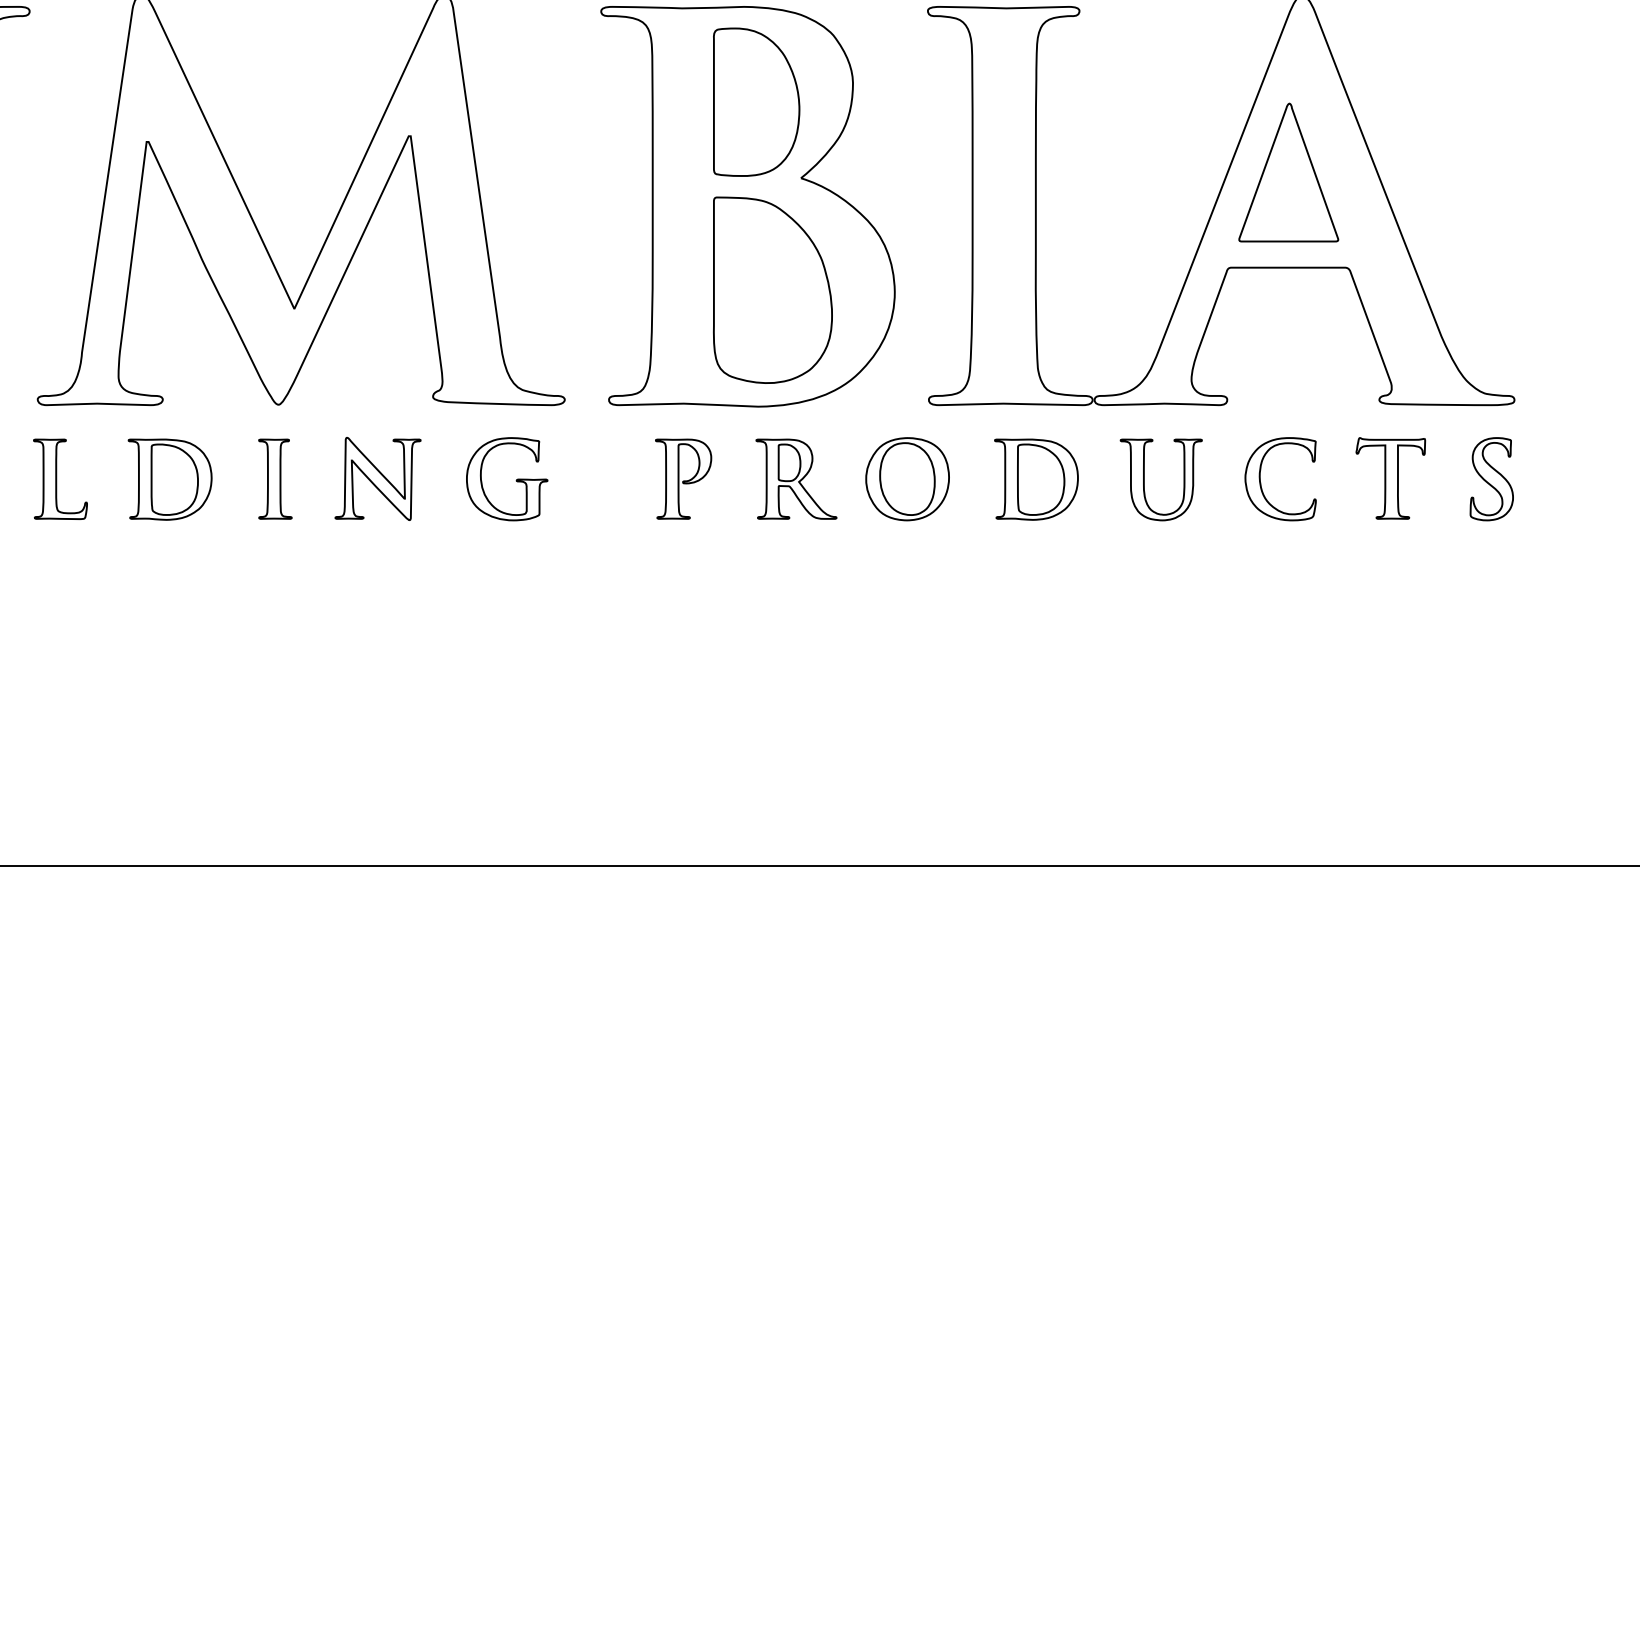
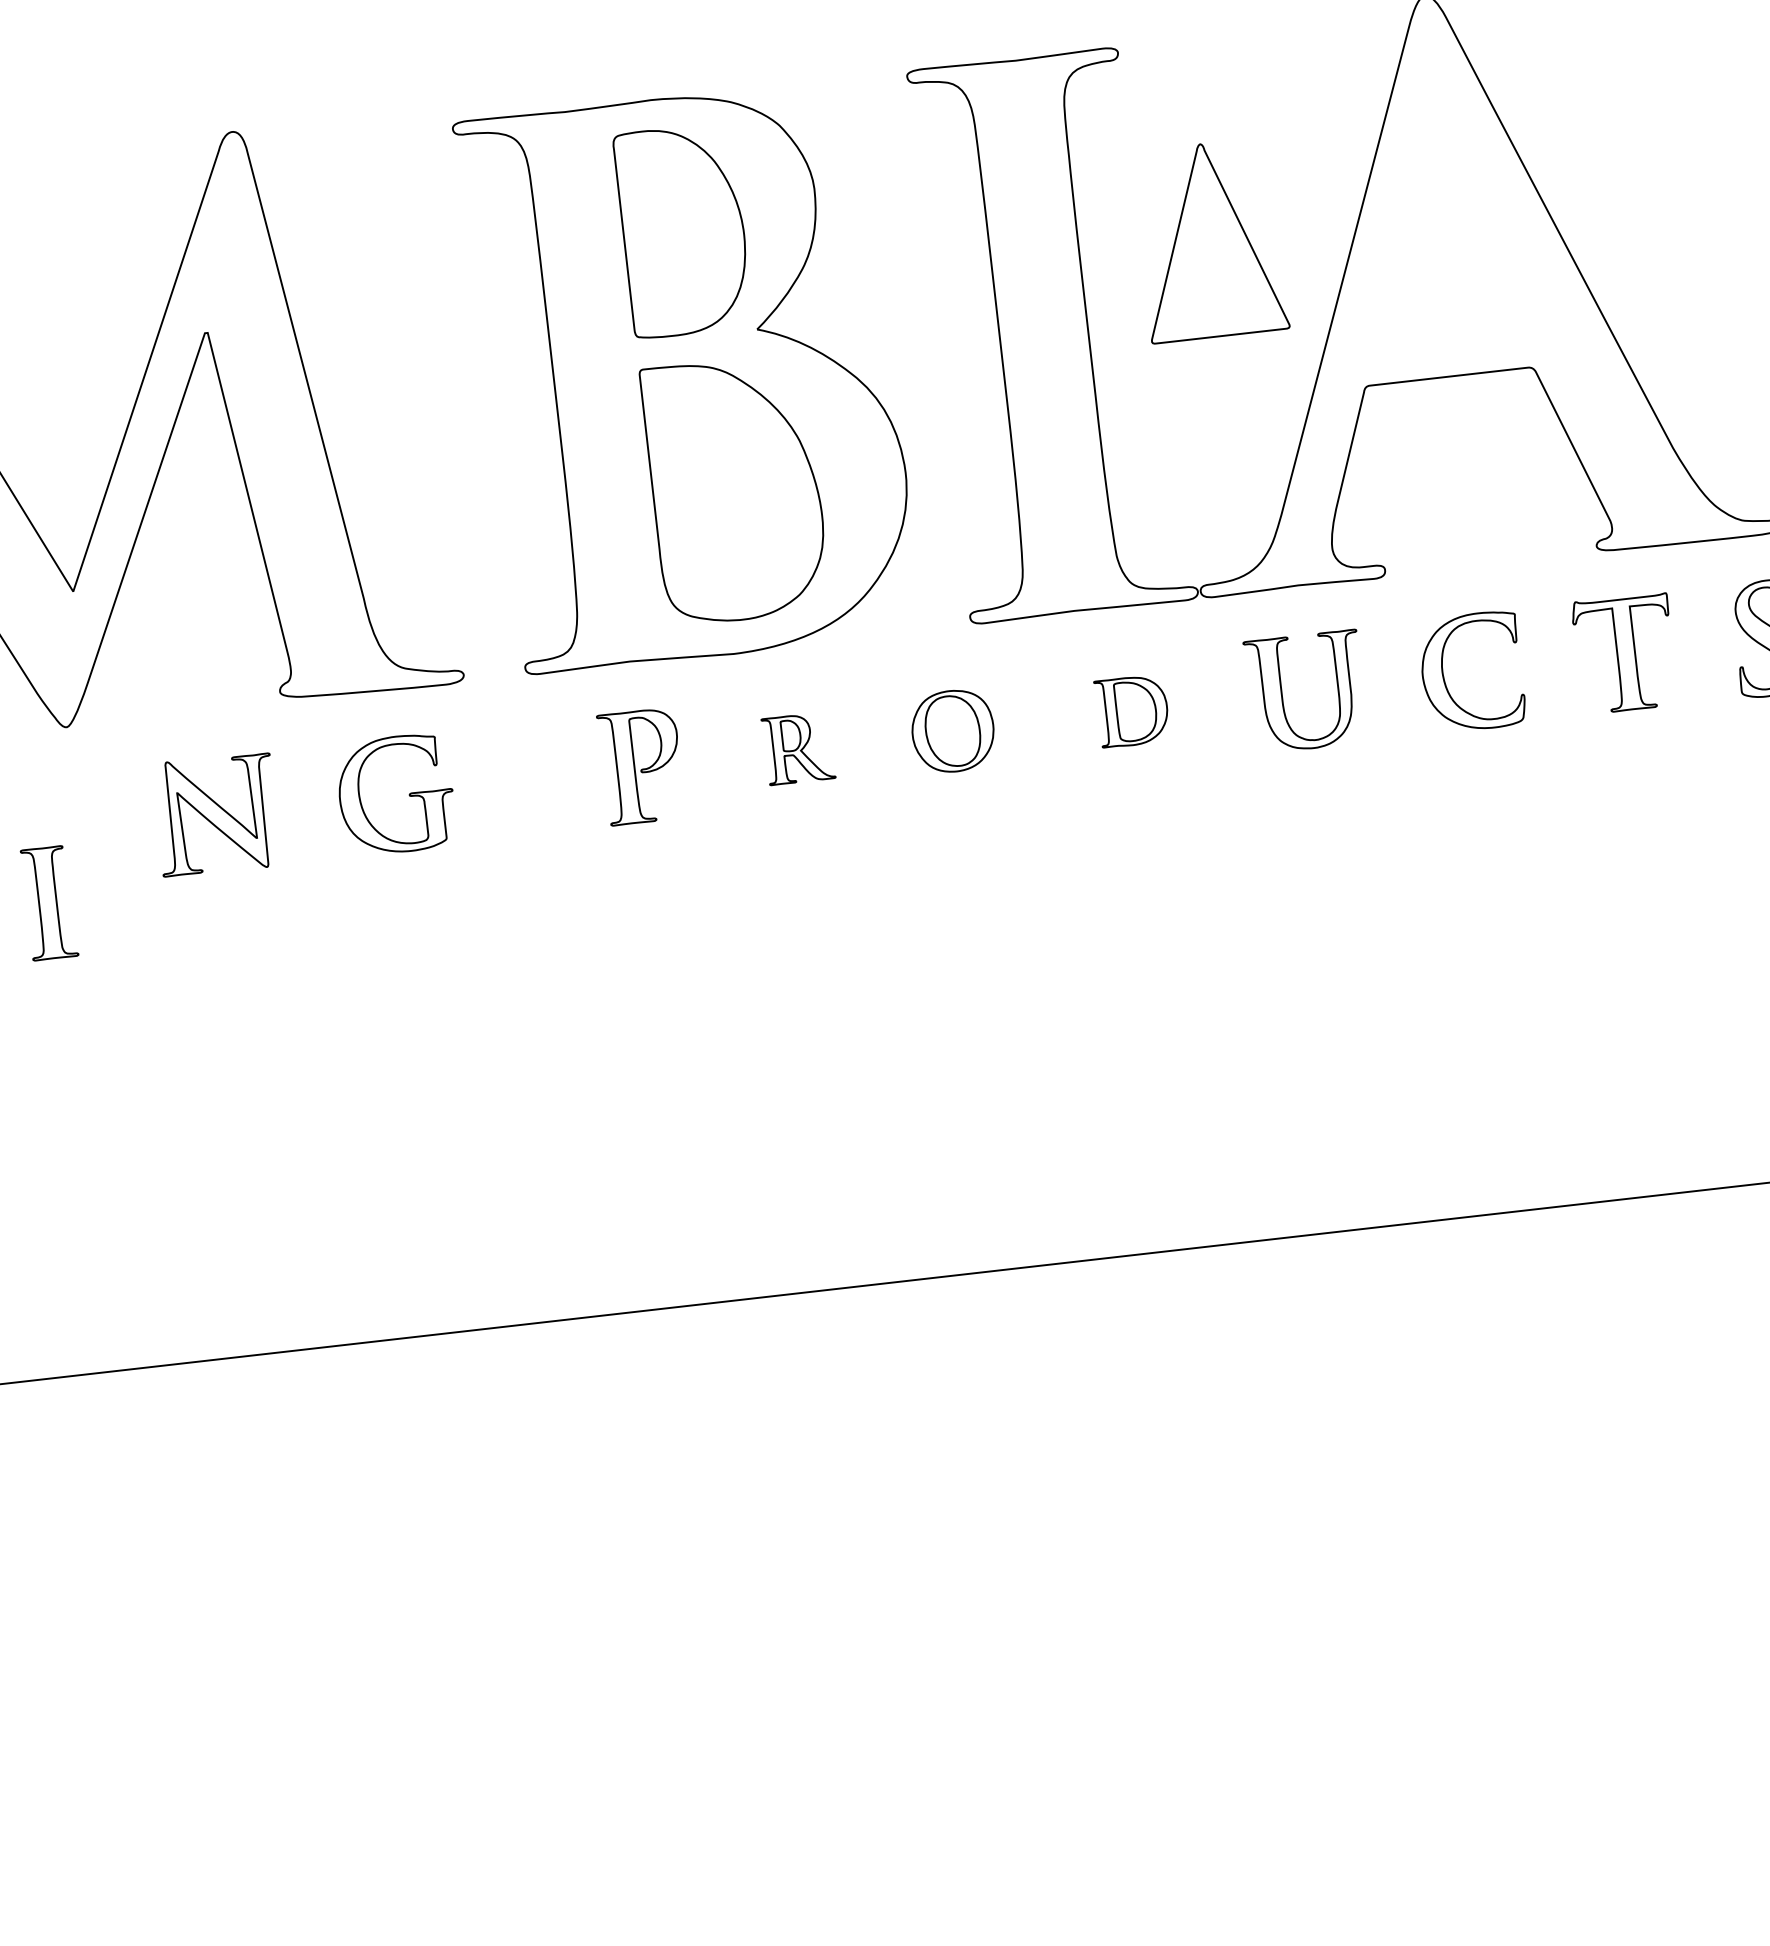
part: (1288, 172) -> (1209, 240), moved
part: (275, 478) -> (49, 902), moved
part: (796, 478) -> (798, 747), size x0.6
part: (907, 479) -> (953, 731), size x0.7
part: (1036, 479) -> (1132, 711), size x0.6

